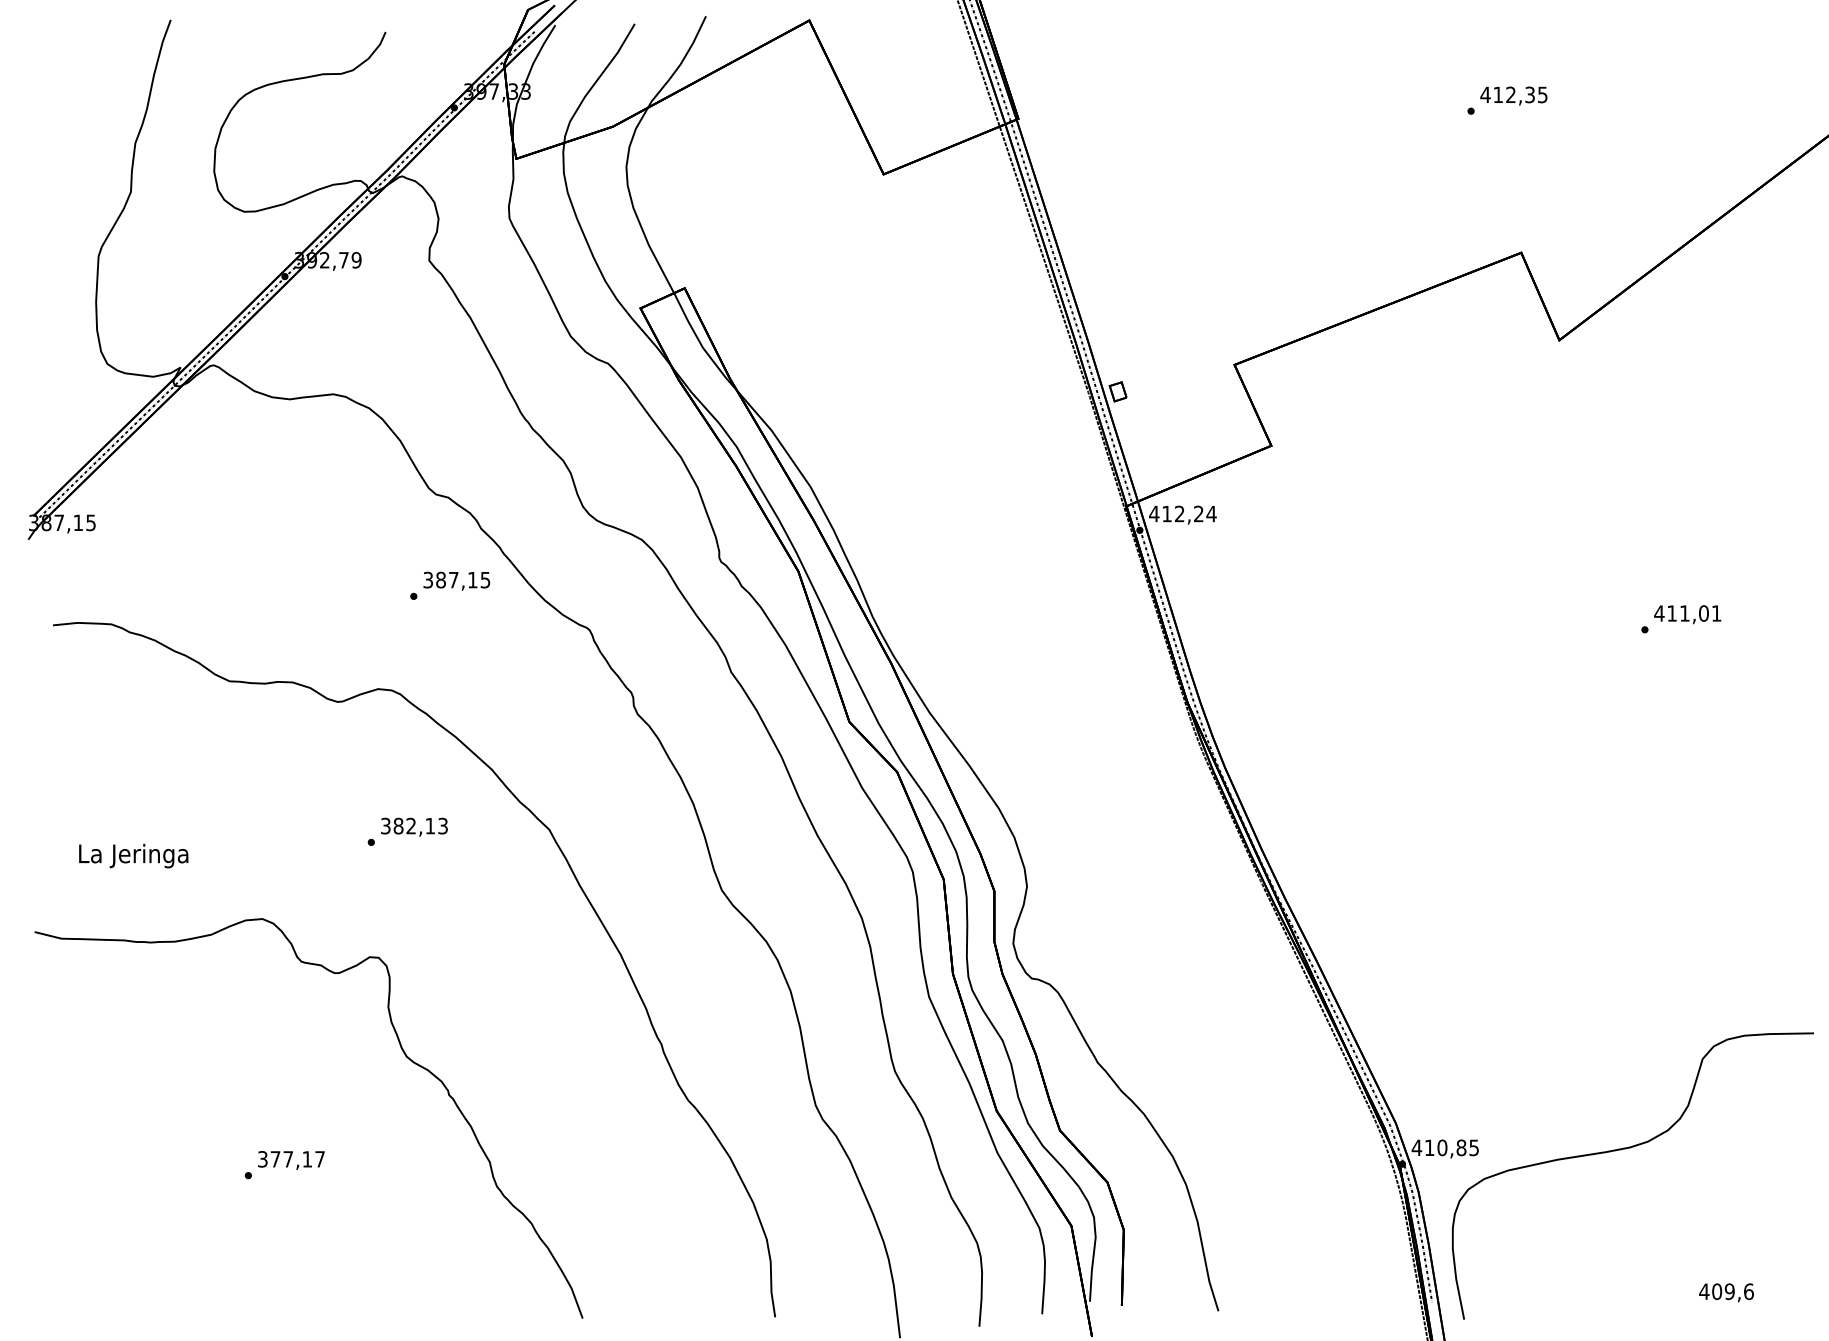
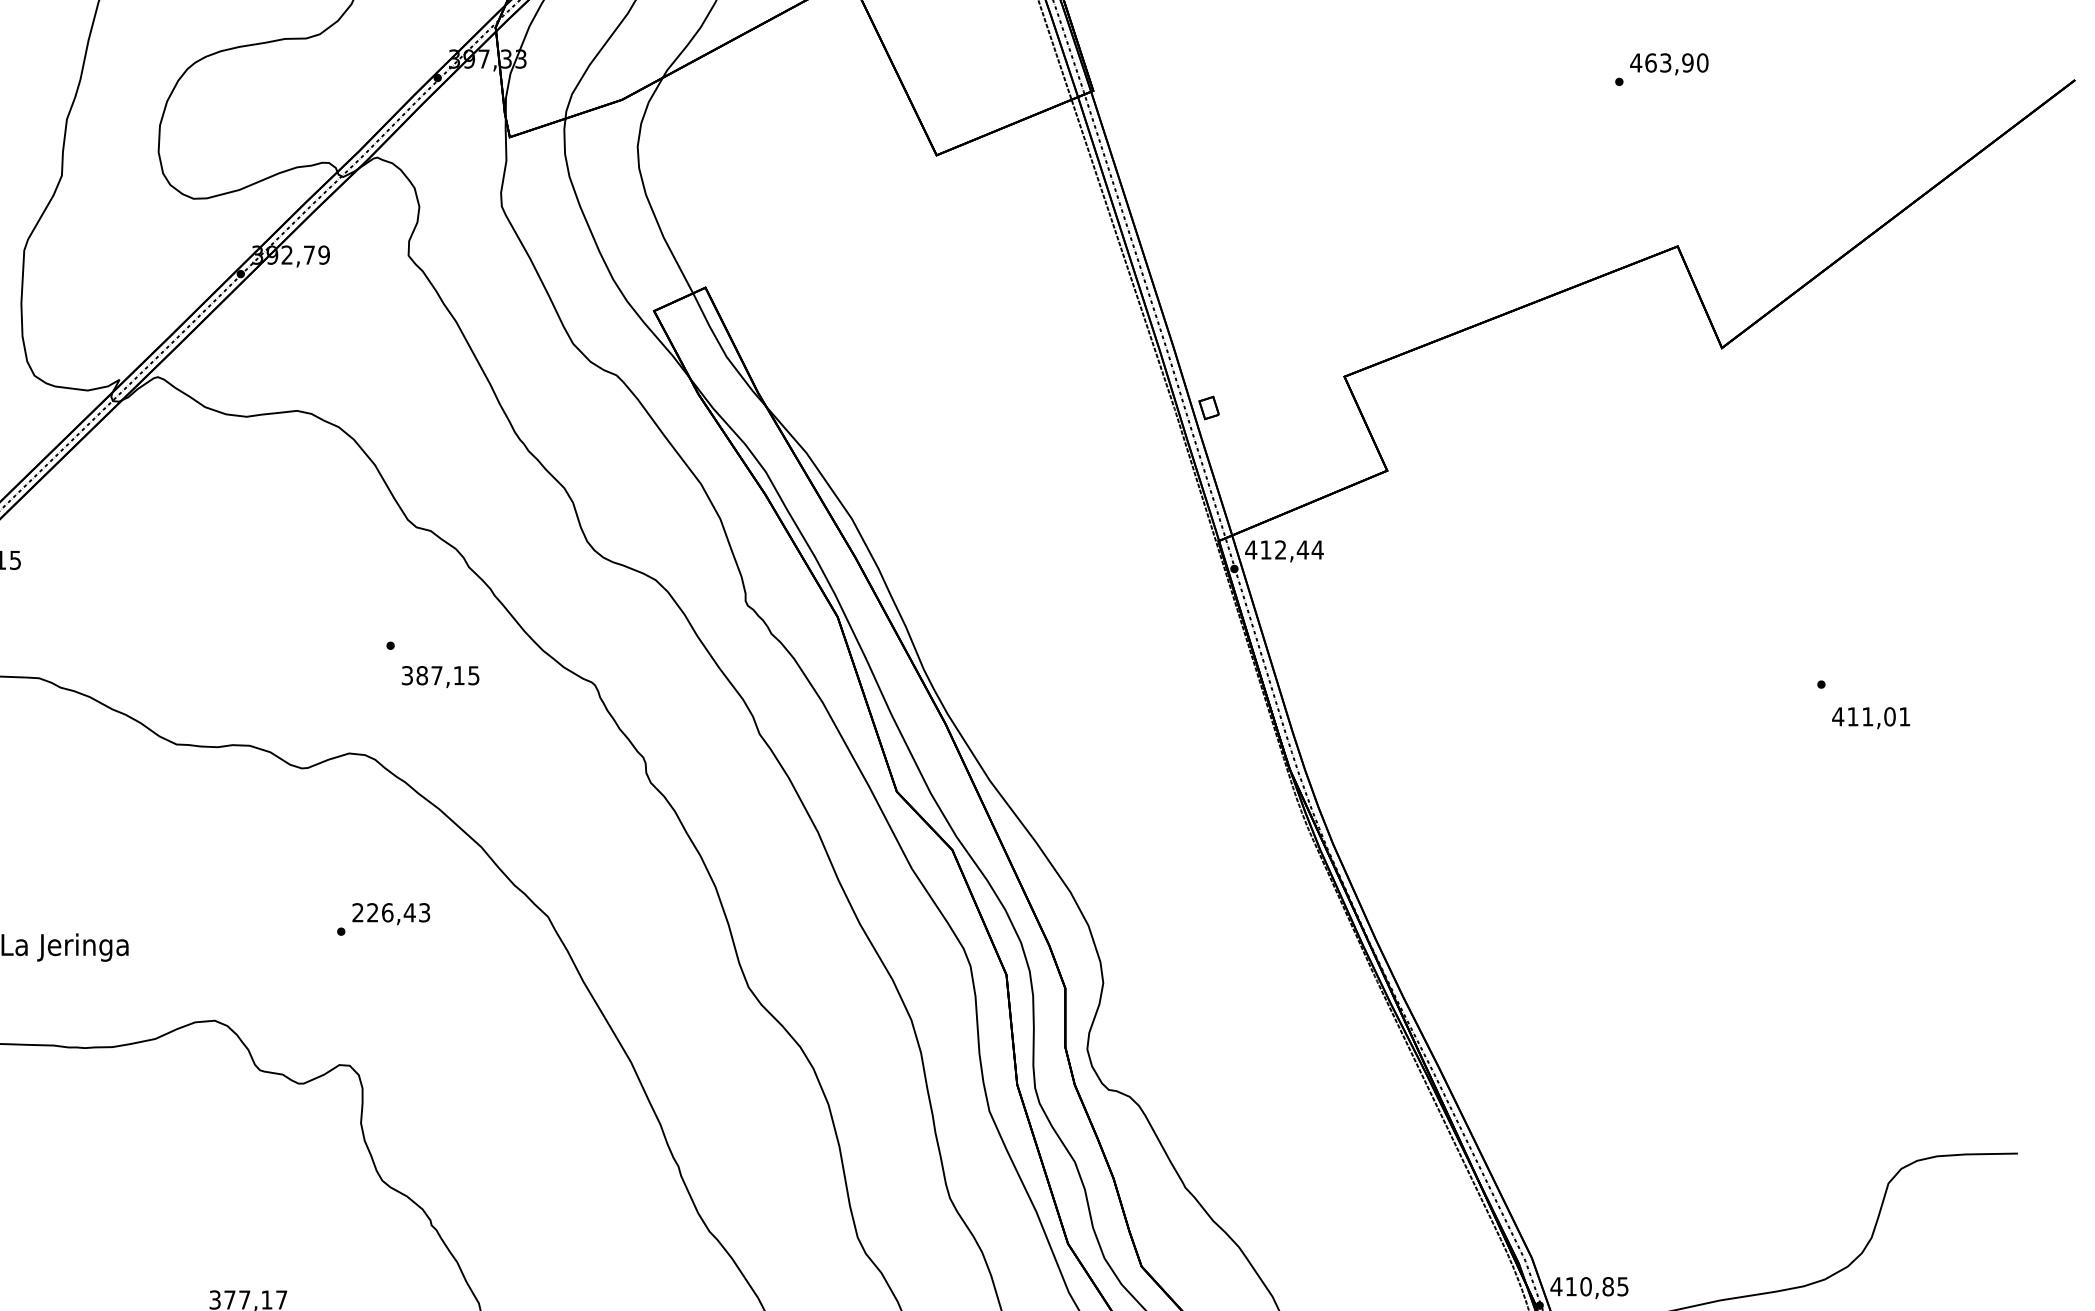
text: (1520, 94) -> (1676, 62), 412,35 -> 463,90
text: (1198, 513) -> (1302, 549), 412,24 -> 412,44
text: (456, 580) -> (440, 676), moved
text: (1687, 614) -> (1870, 717), moved
text: (408, 825) -> (384, 912), 382,13 -> 226,43

